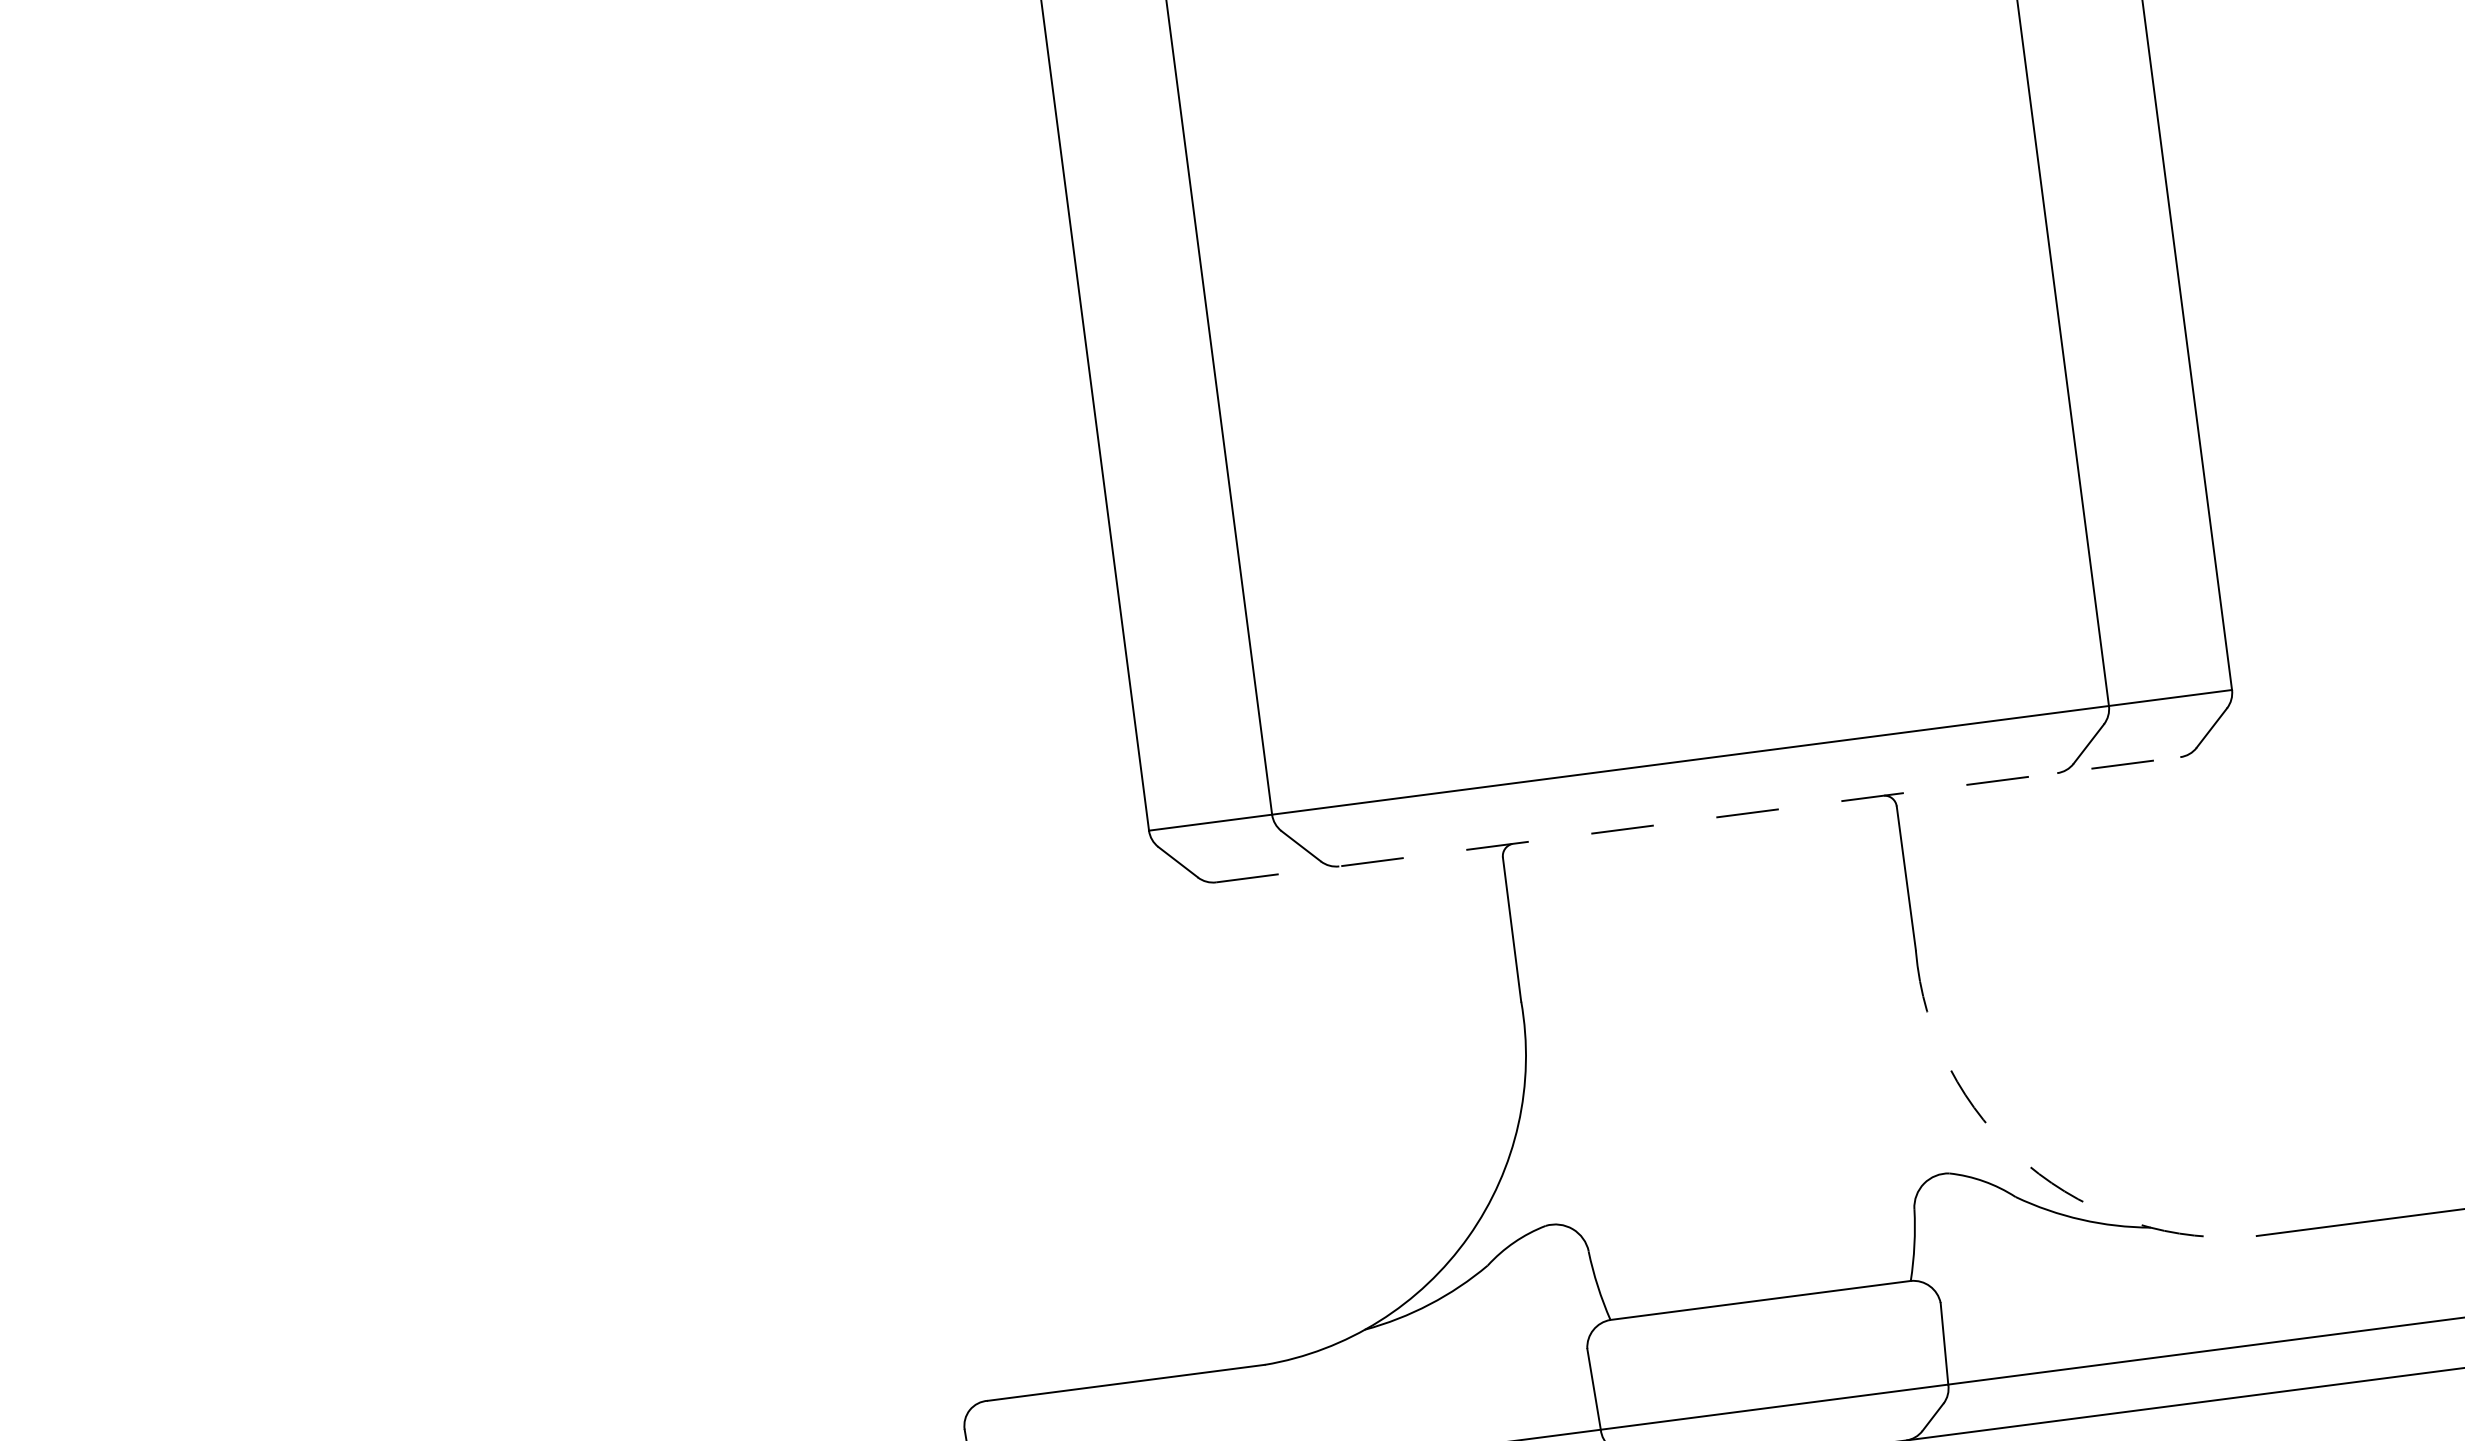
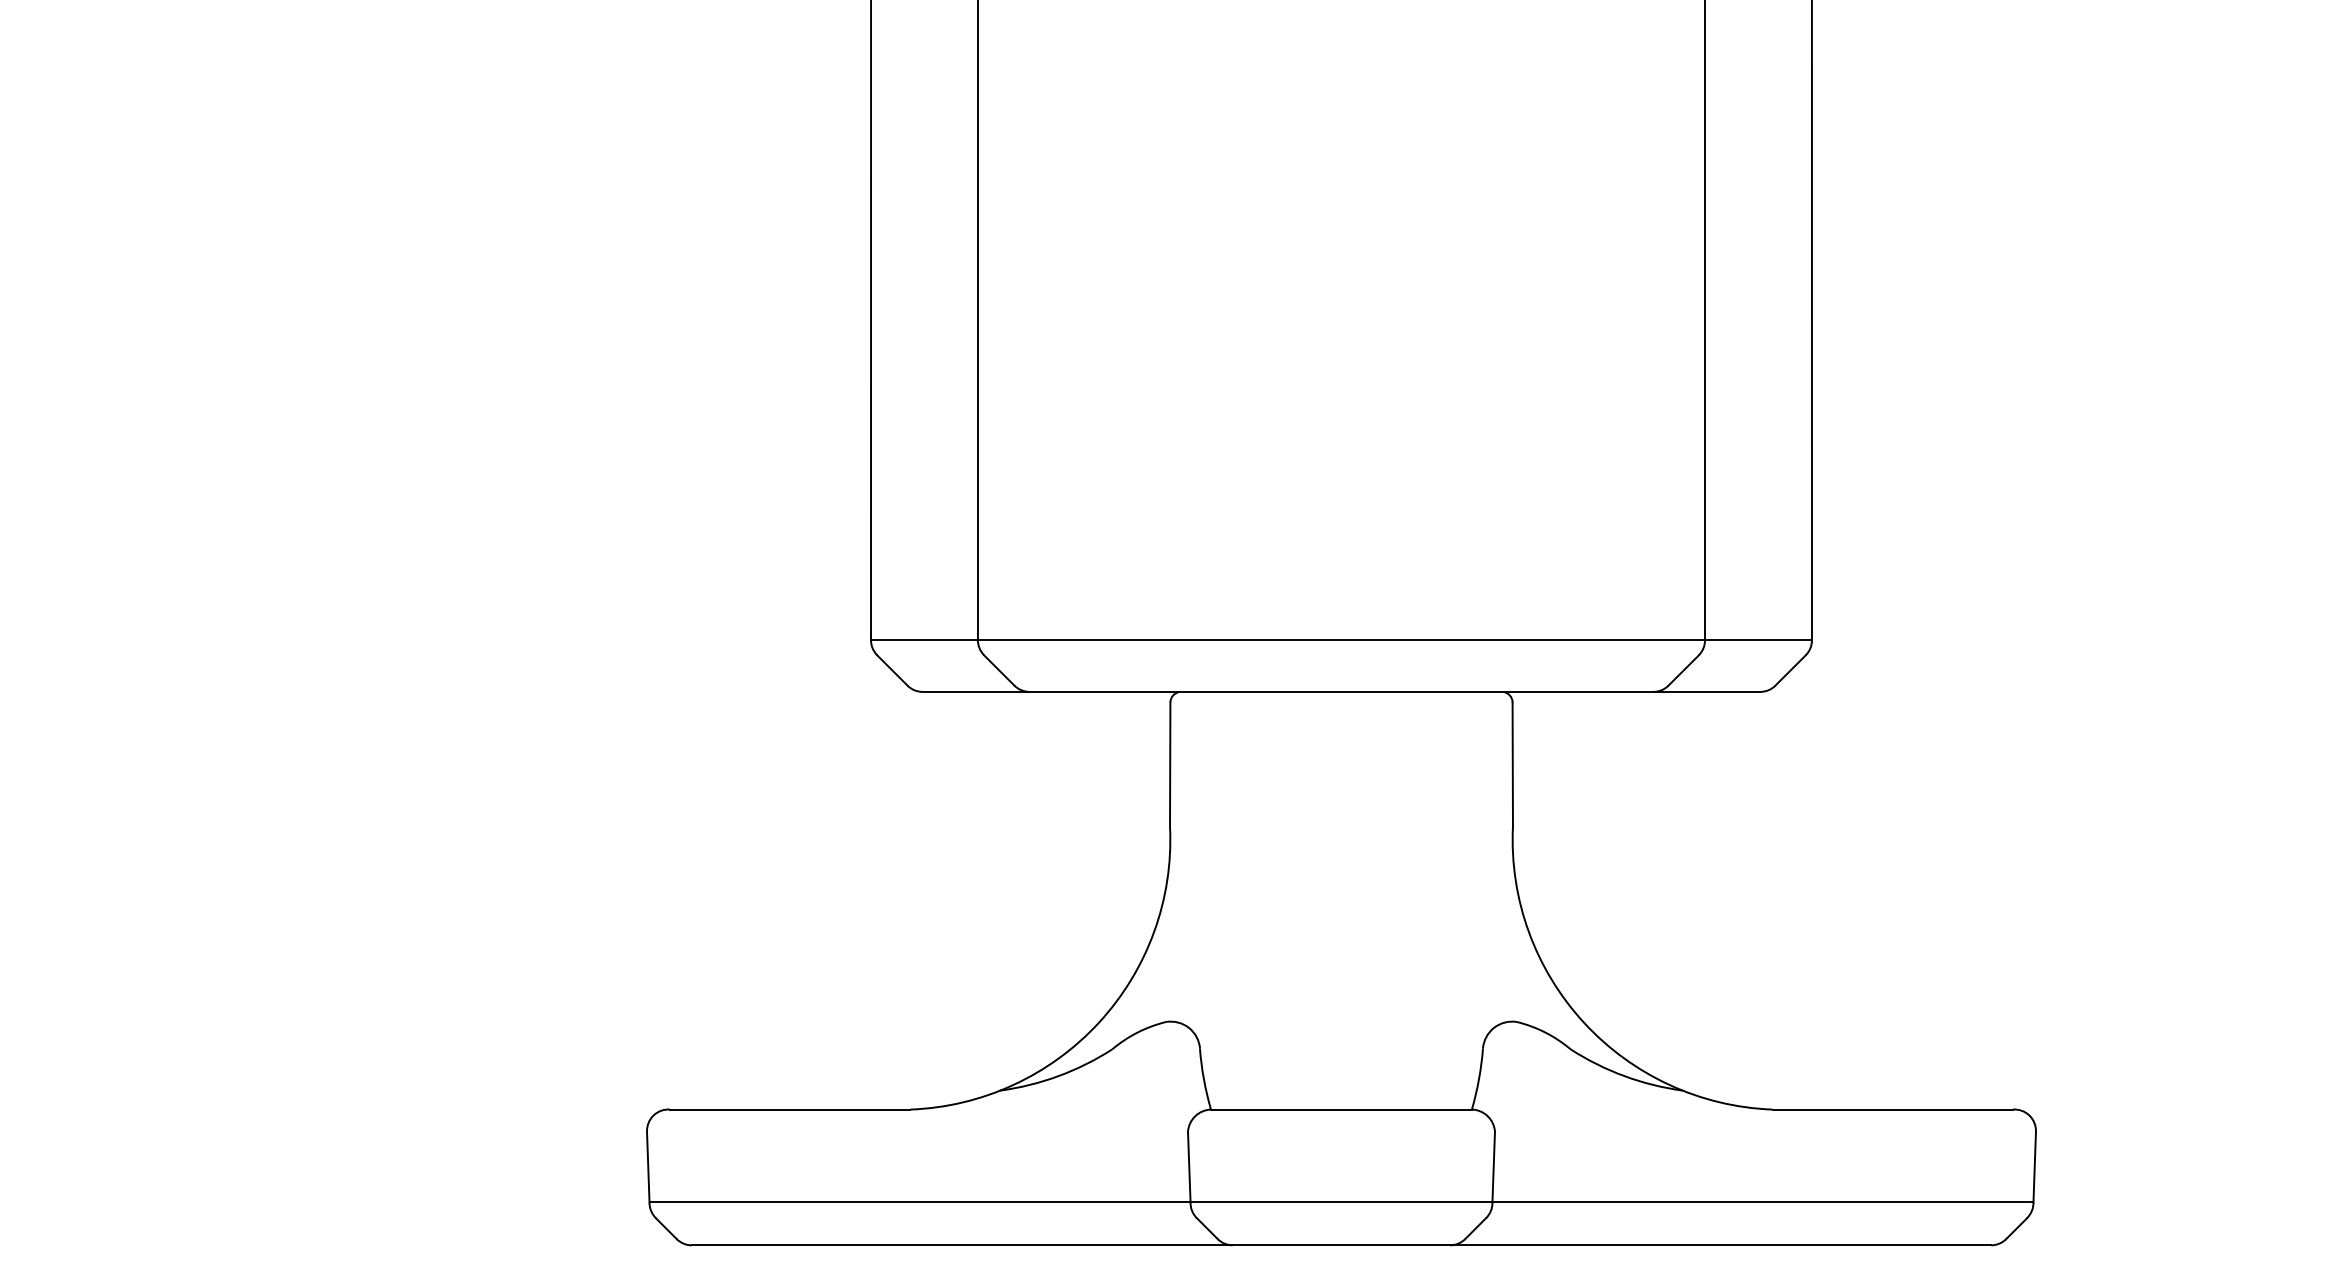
line: (1698, 819) -> (1341, 691), dashed -> solid
arc: (2027, 1163) -> (1584, 1022), dashed -> solid

